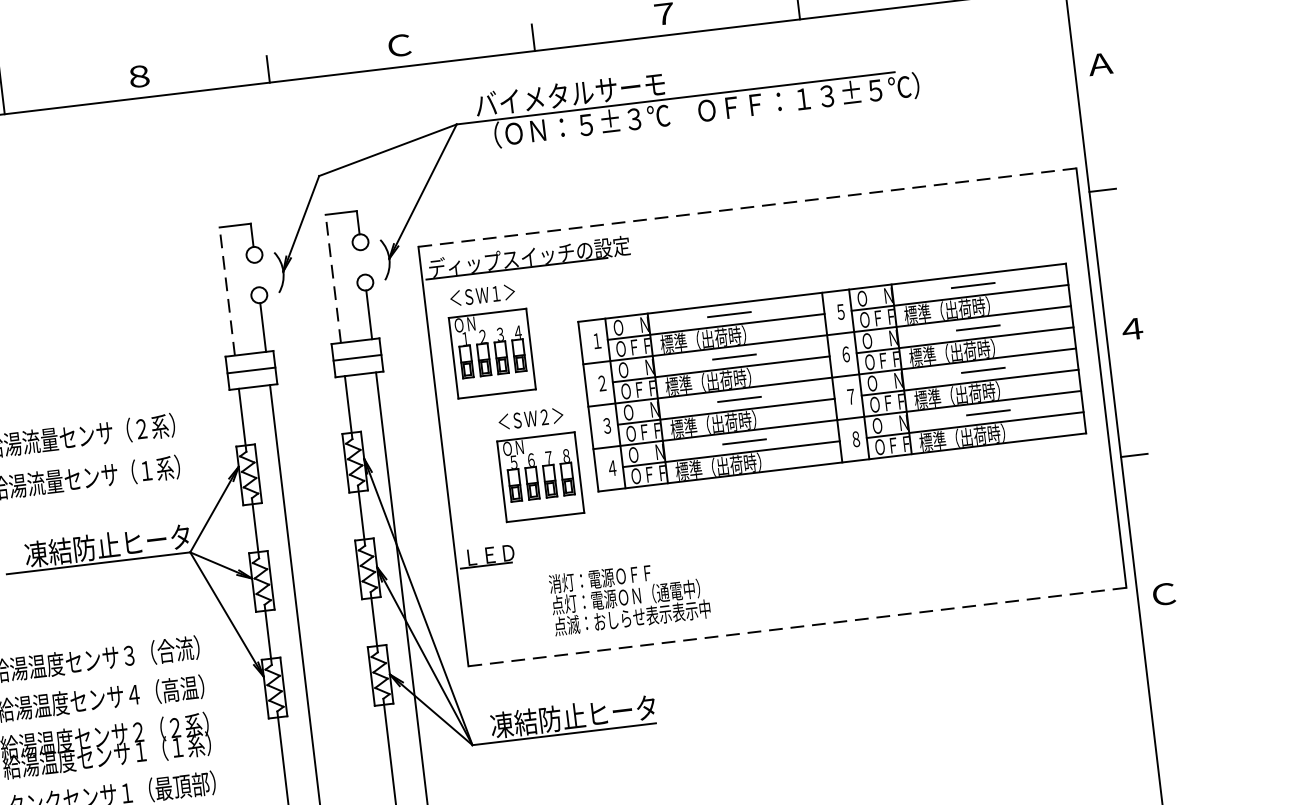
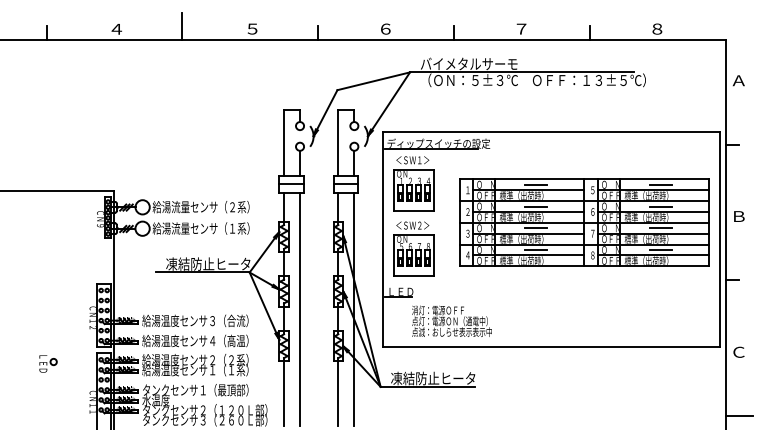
text: (398, 44) -> (385, 28), Ｃ -> ６
text: (138, 75) -> (252, 28), ８ -> ５
line: (746, 206) -> (551, 131), dashed -> solid
line: (333, 277) -> (338, 142), dashed -> solid
line: (227, 290) -> (284, 142), dashed -> solid
text: (1131, 329) -> (738, 216), ４ -> Ｂ
part: (537, 463) -> (413, 248), moved
text: (628, 595) -> (451, 320), moved
line: (796, 626) -> (551, 346), dashed -> solid
line: (1178, 719) -> (738, 416), added

